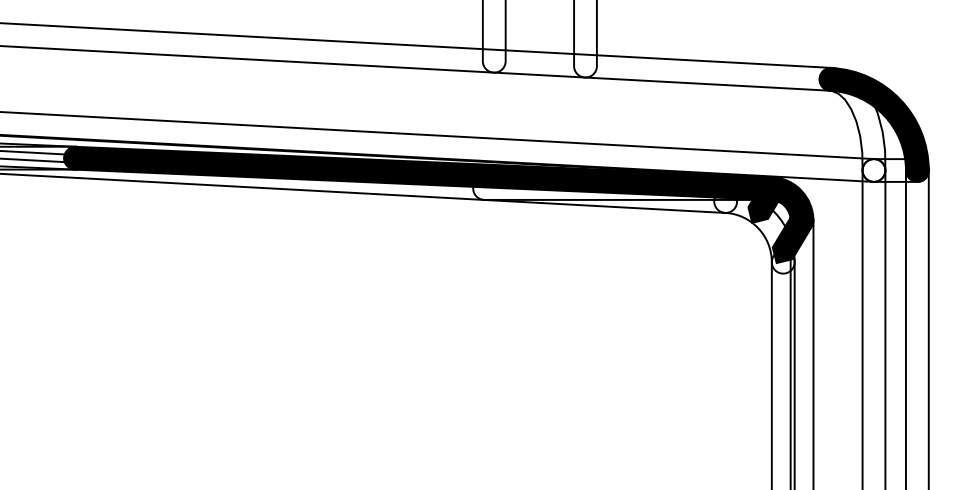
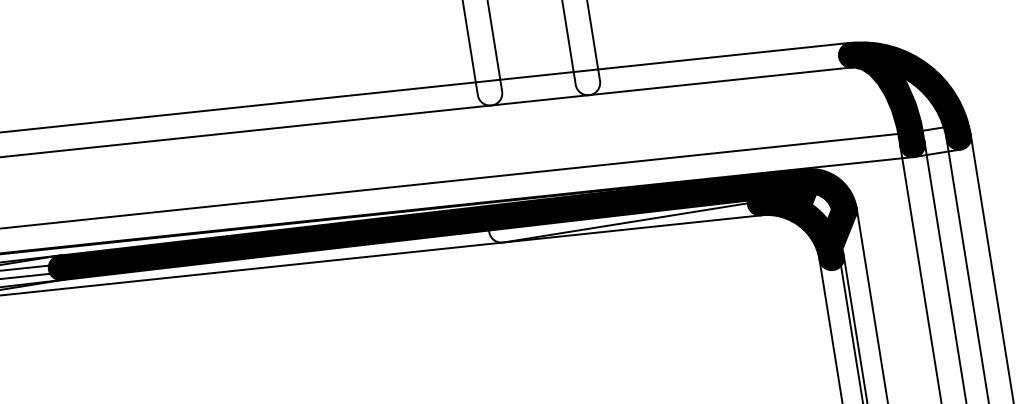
fill: (852, 124) -> (881, 99), added
fill: (754, 231) -> (795, 230), added

